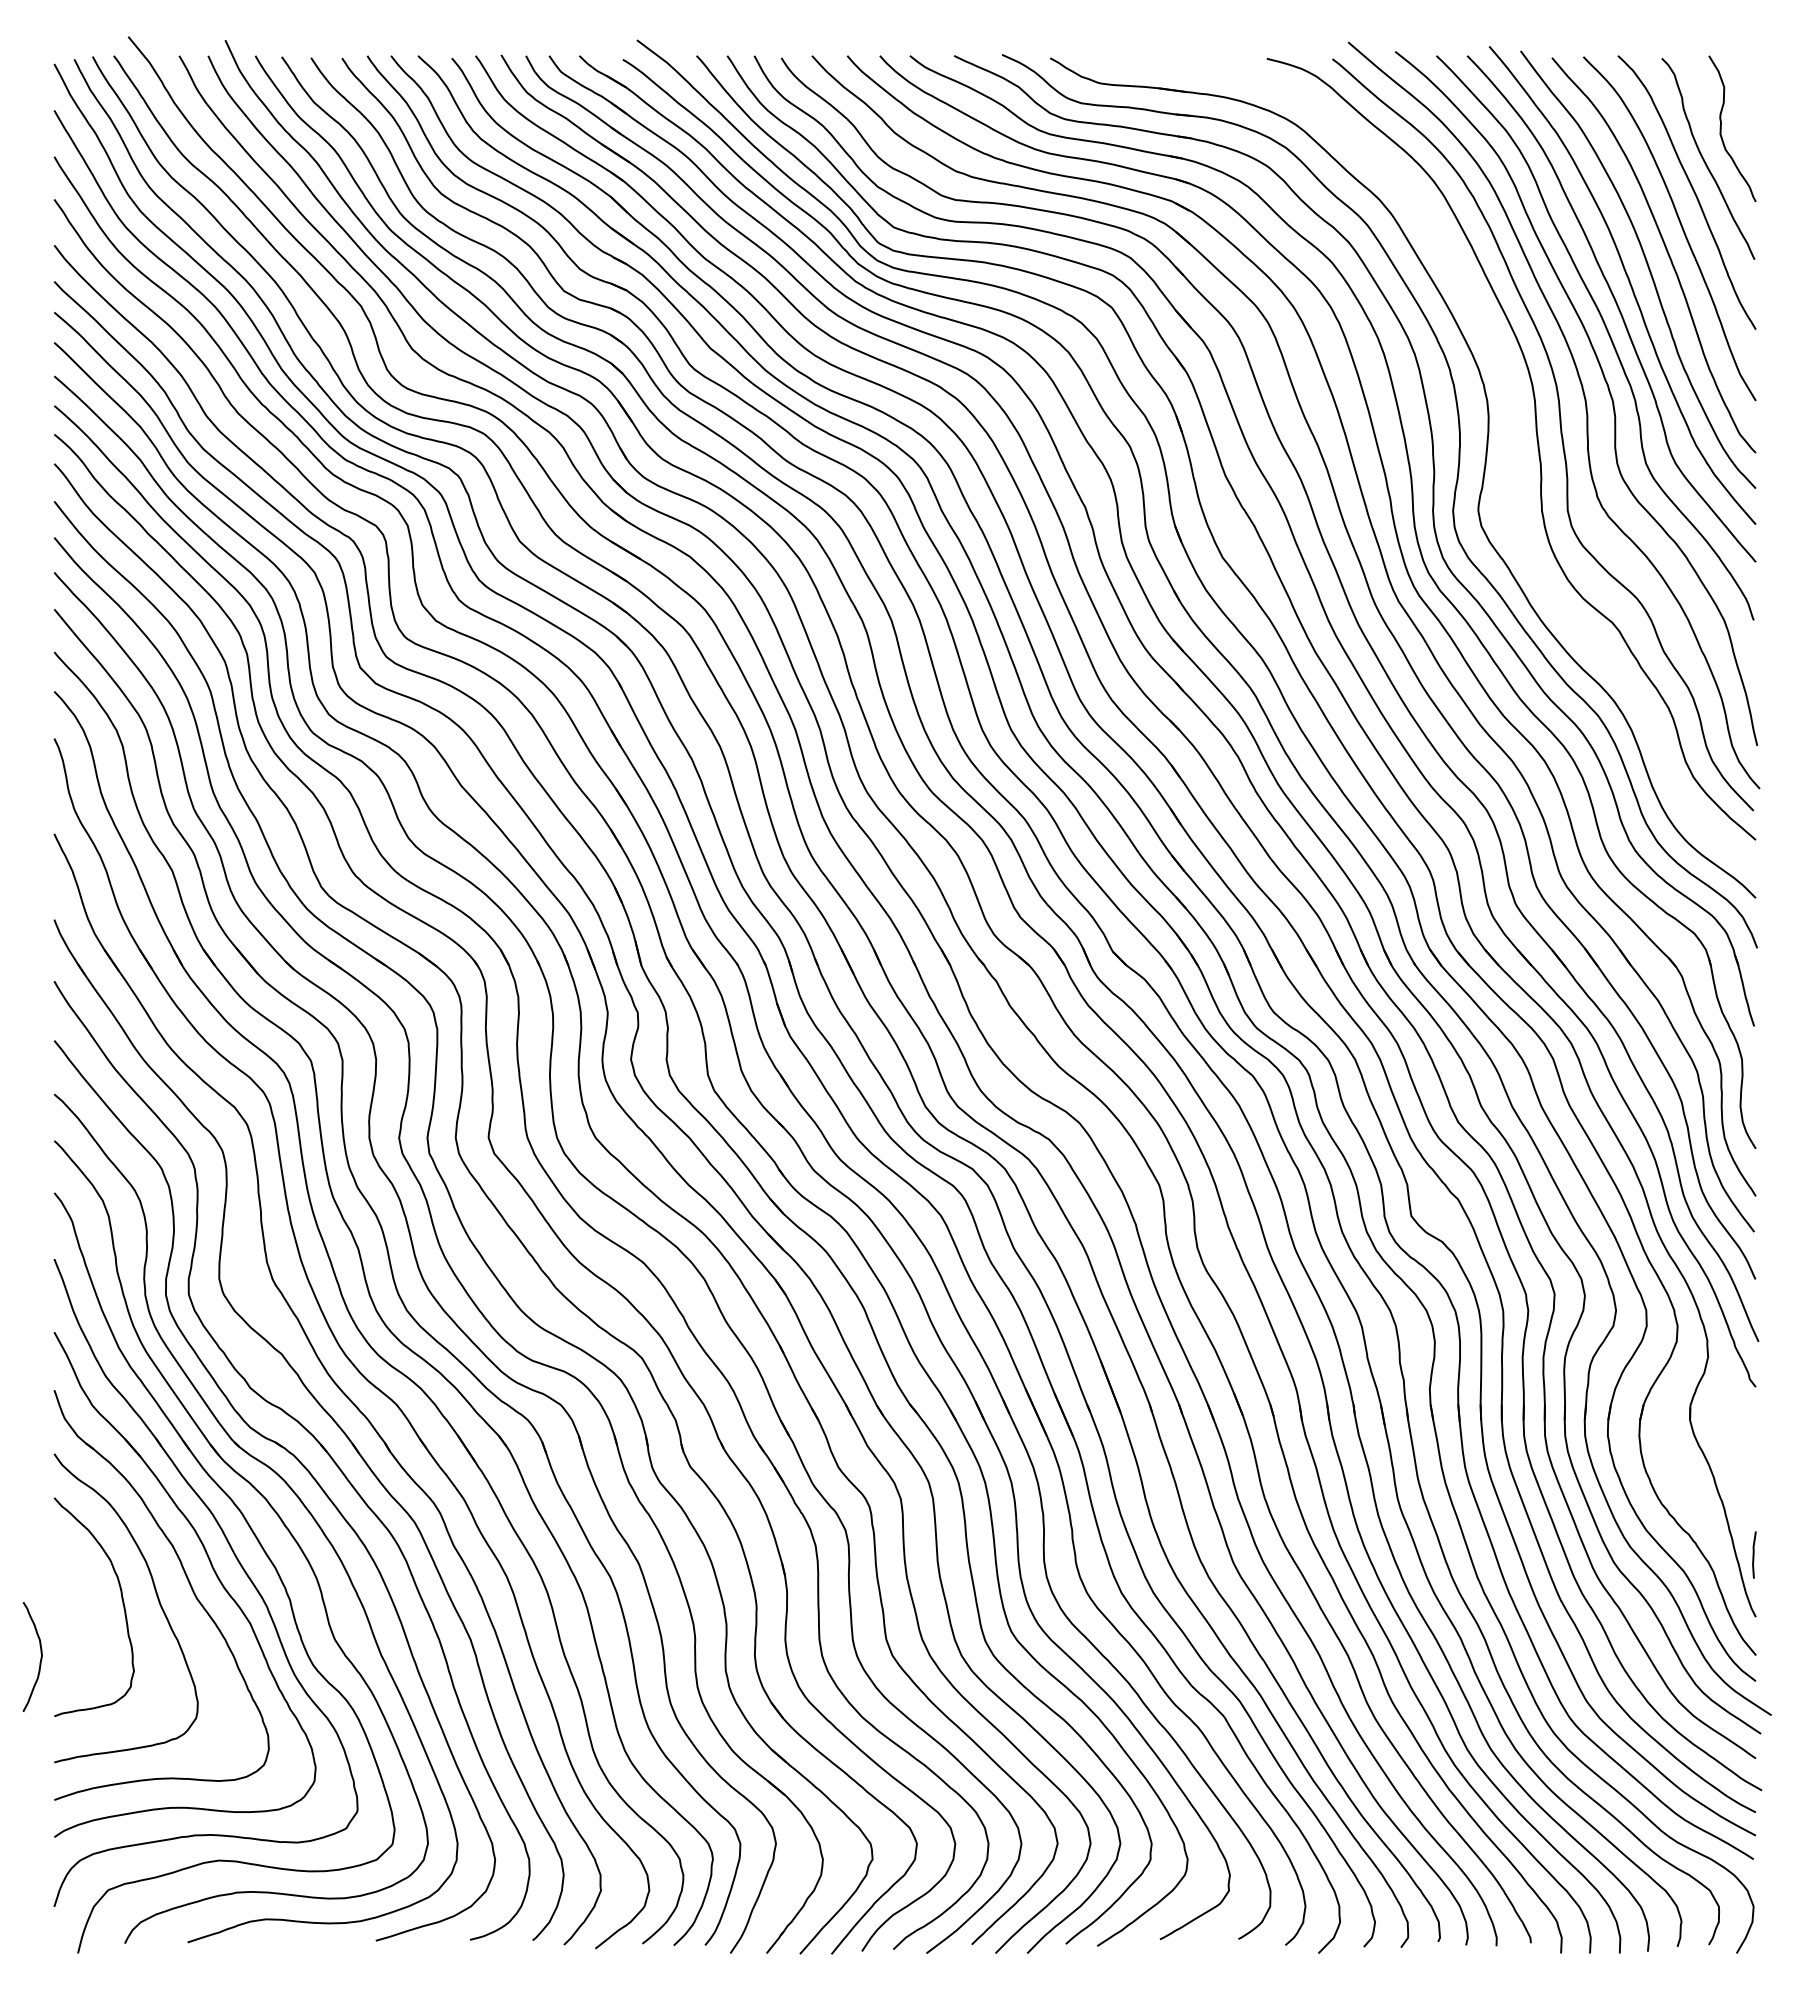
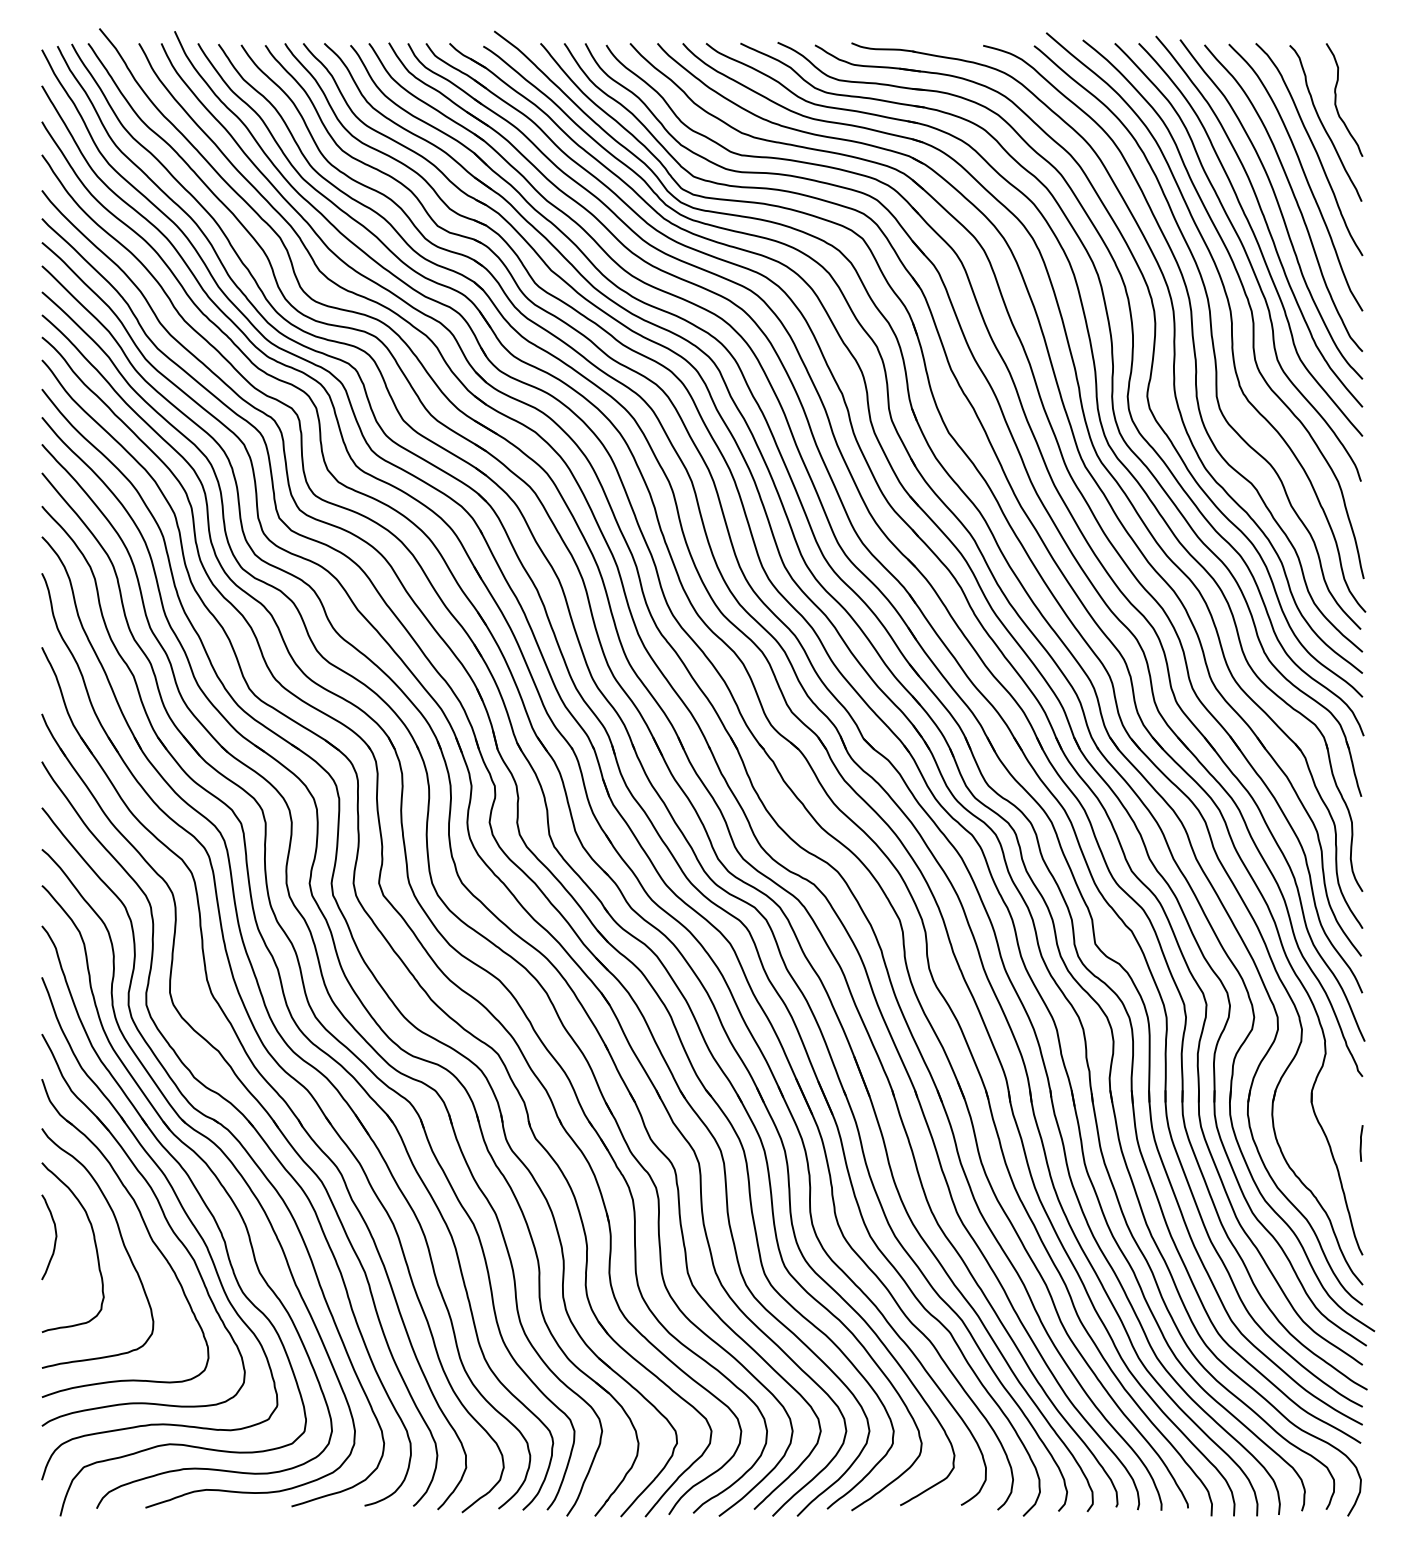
part: (1511, 469) -> (1173, 364), added
line: (1754, 1554) -> (1361, 1143), moved
curve: (40, 1657) -> (55, 1237), moved

